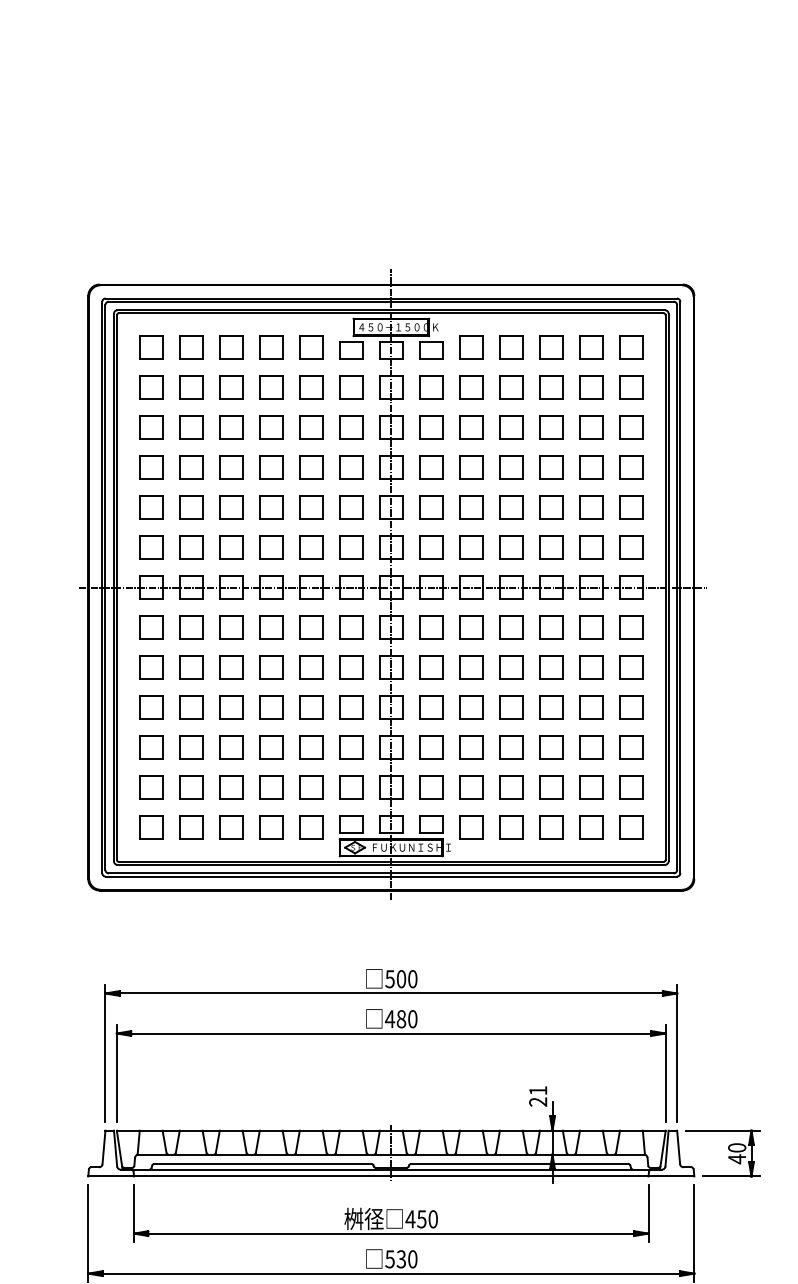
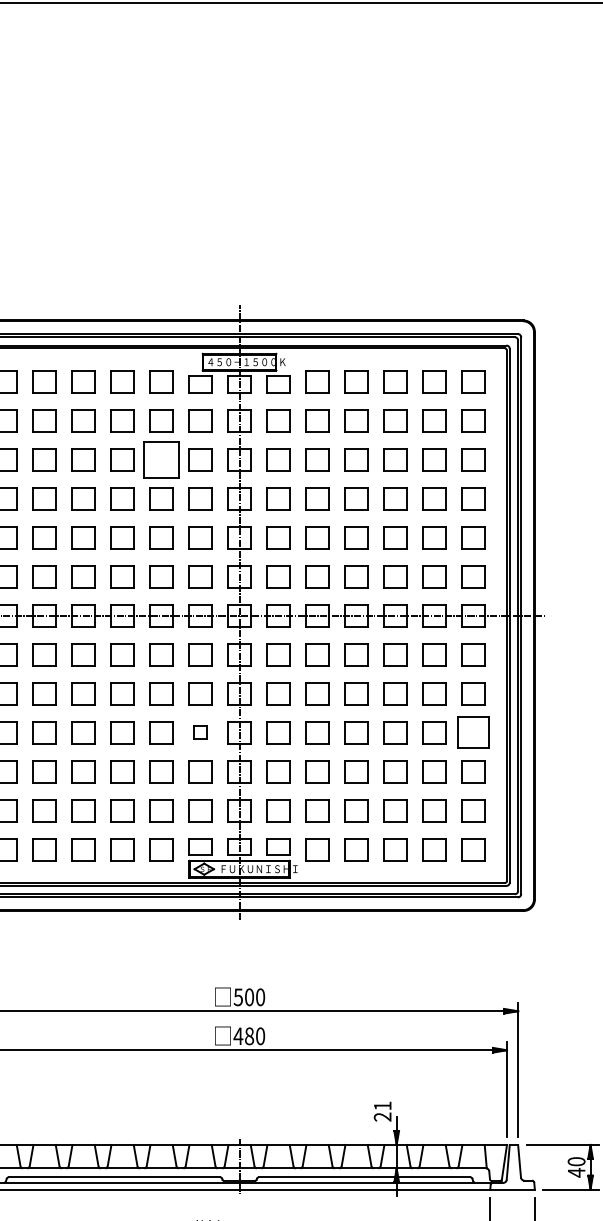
part: (311, 427) -> (161, 459), size x1.6
part: (351, 707) -> (200, 732), size x0.6
part: (631, 707) -> (473, 732), size x1.4

